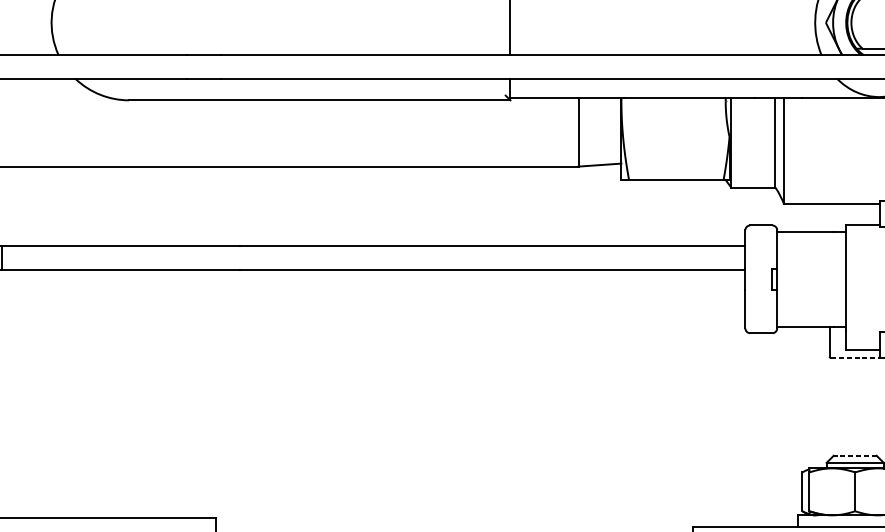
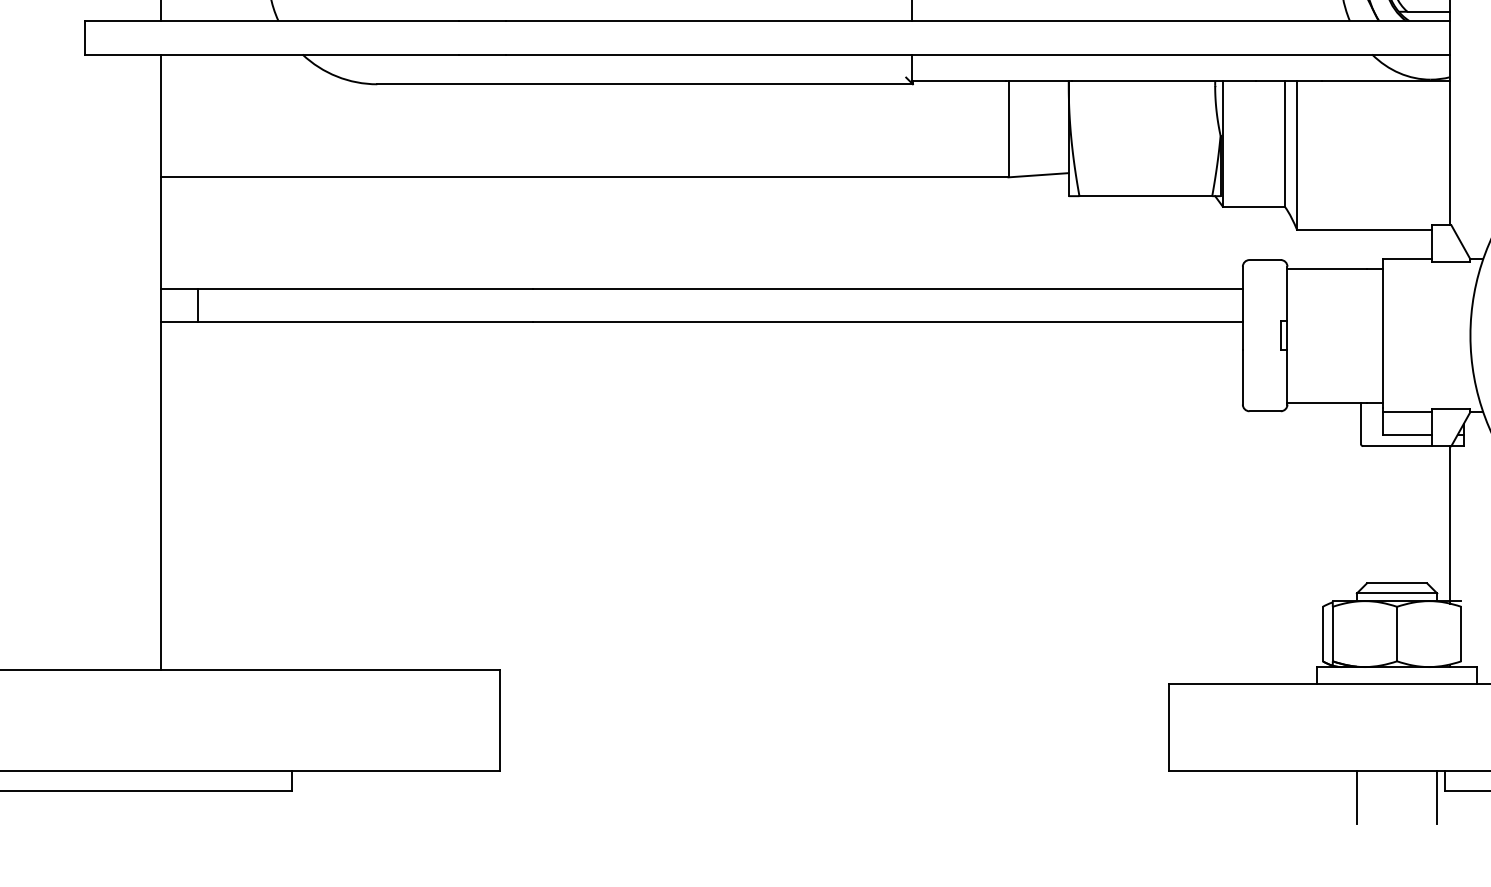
line: (862, 334) -> (1407, 412), added
line: (855, 358) -> (1397, 446), dashed -> solid
line: (854, 455) -> (1396, 583), dashed -> solid

